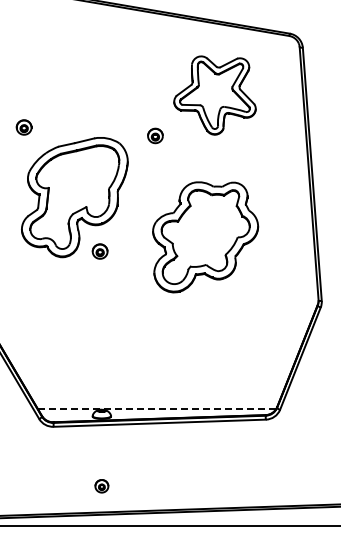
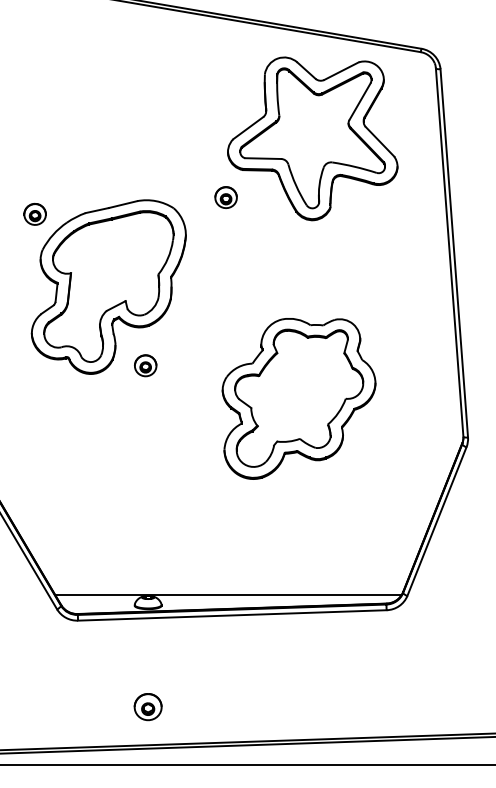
part: (214, 95) -> (312, 138), size x1.43
part: (23, 127) -> (34, 214), moved
part: (205, 237) -> (298, 399), moved
line: (157, 409) -> (229, 595), dashed -> solid
part: (101, 486) -> (147, 707), size x1.43

